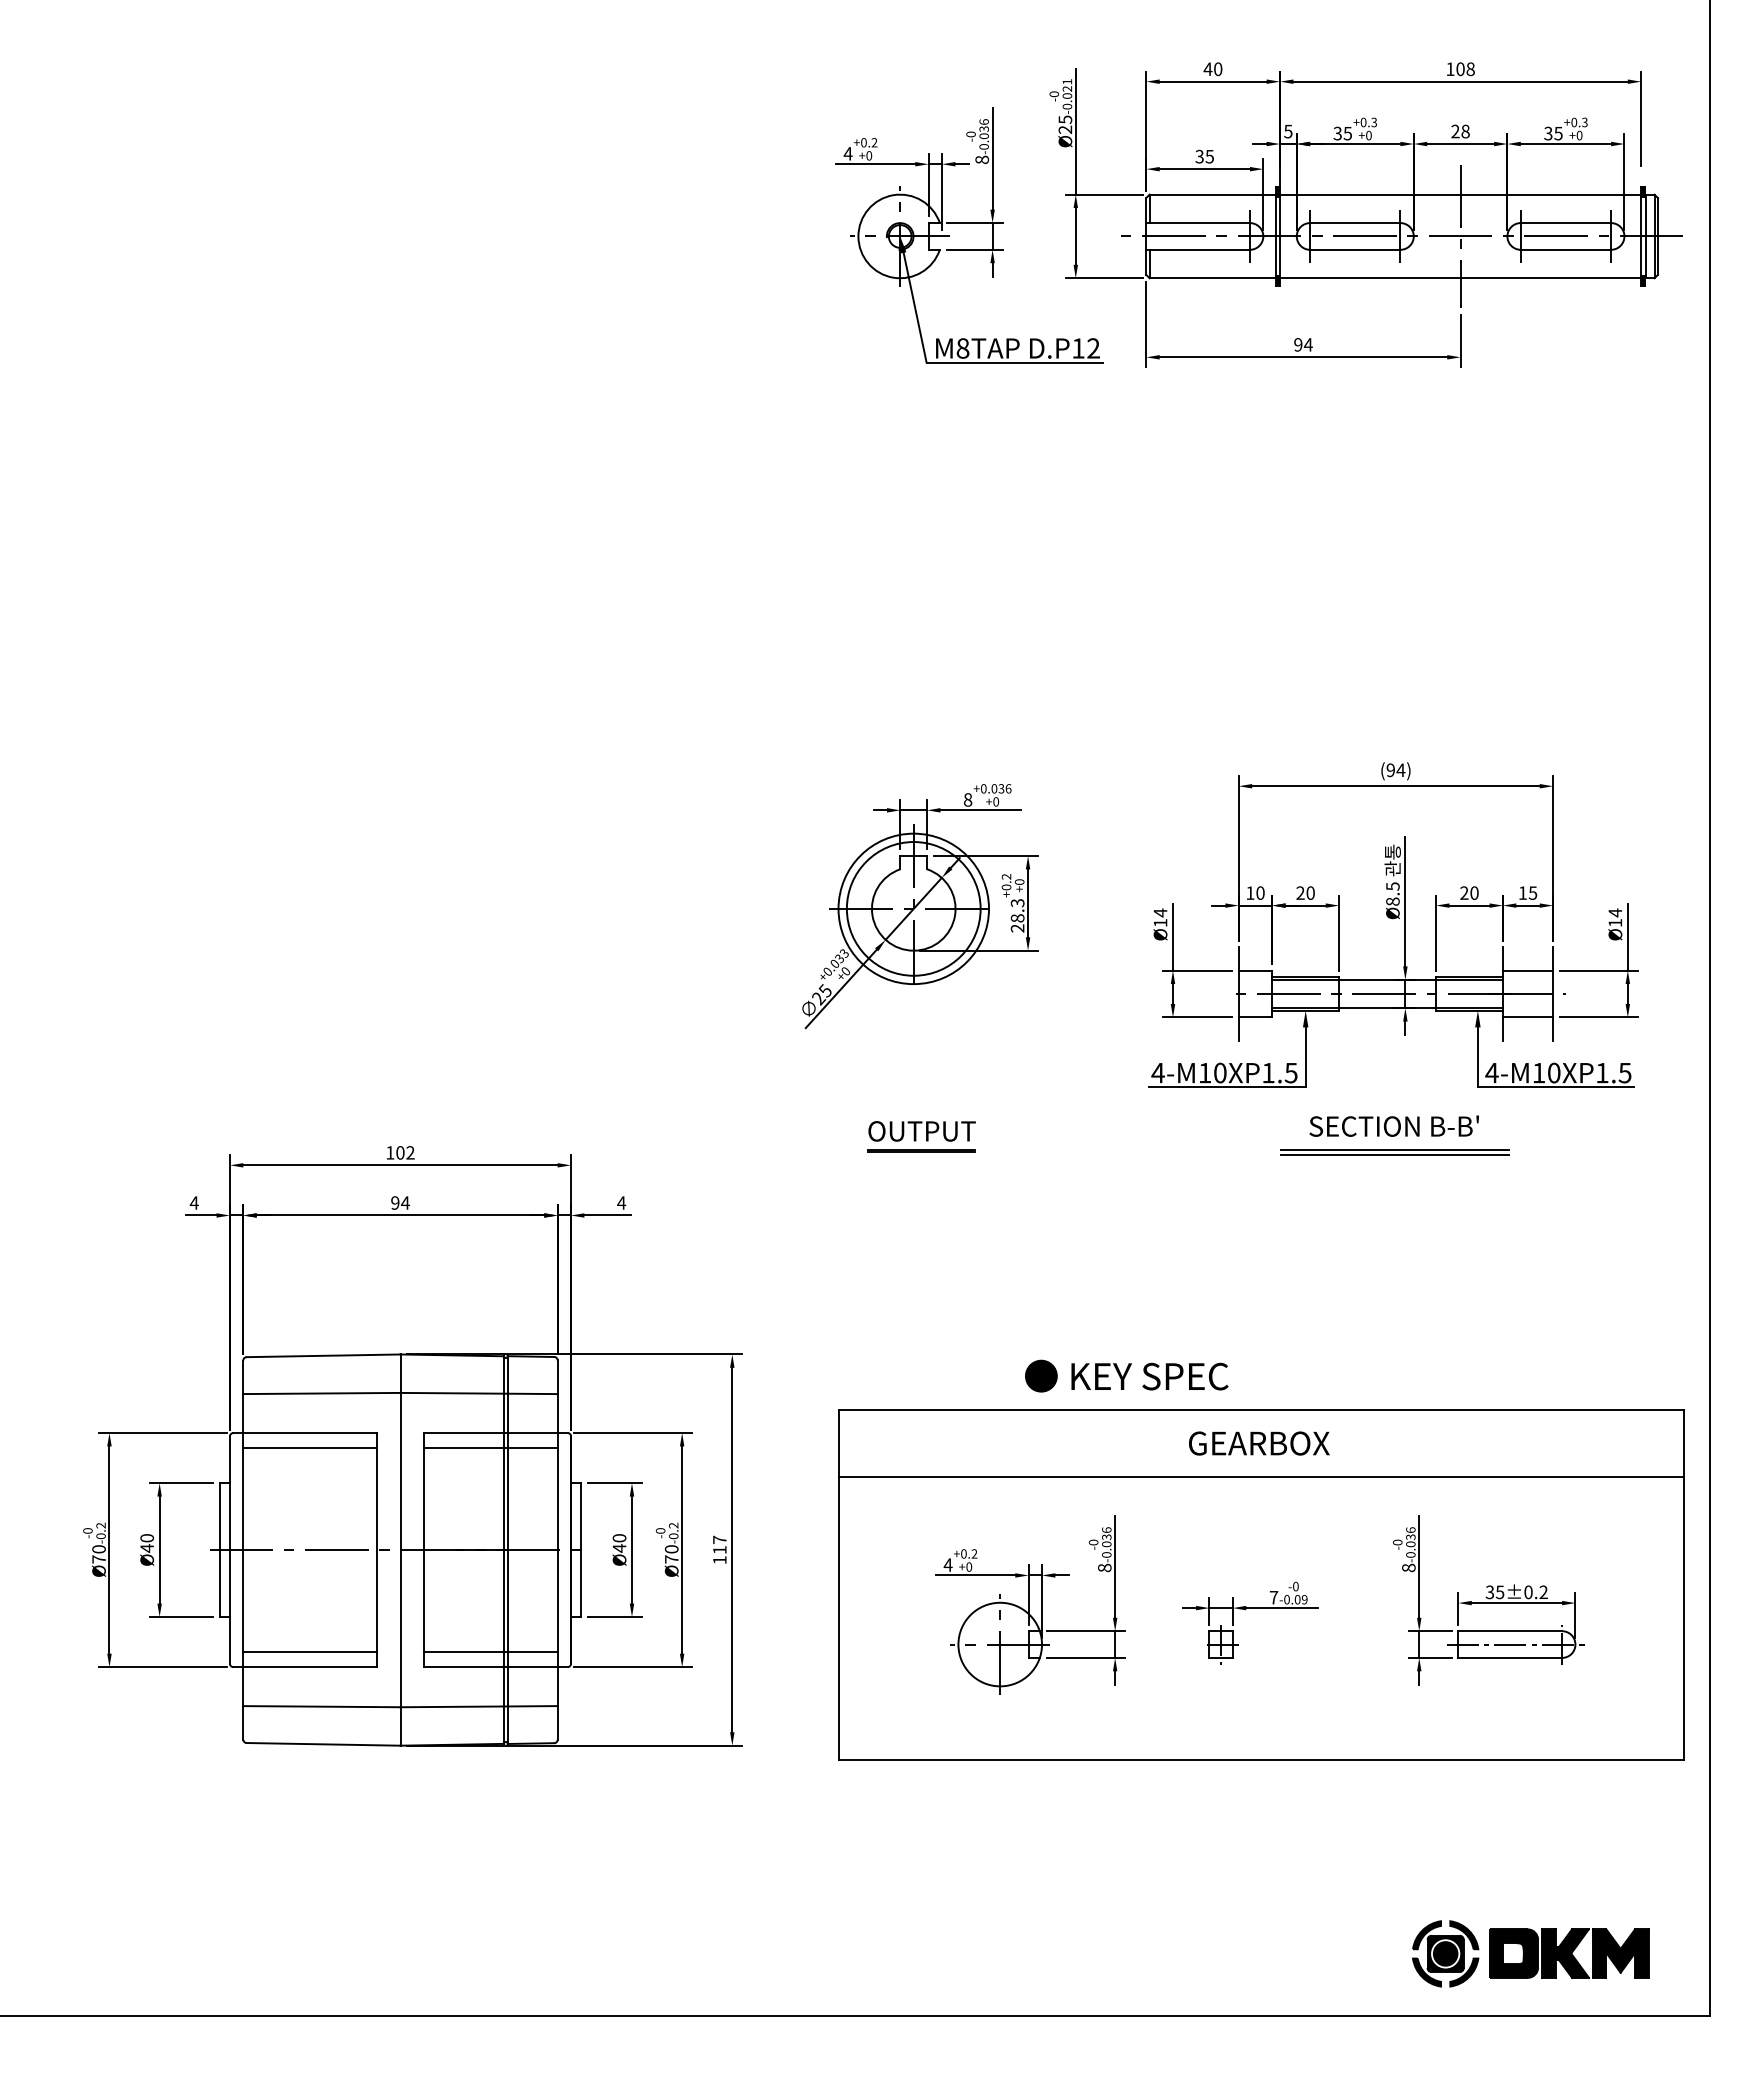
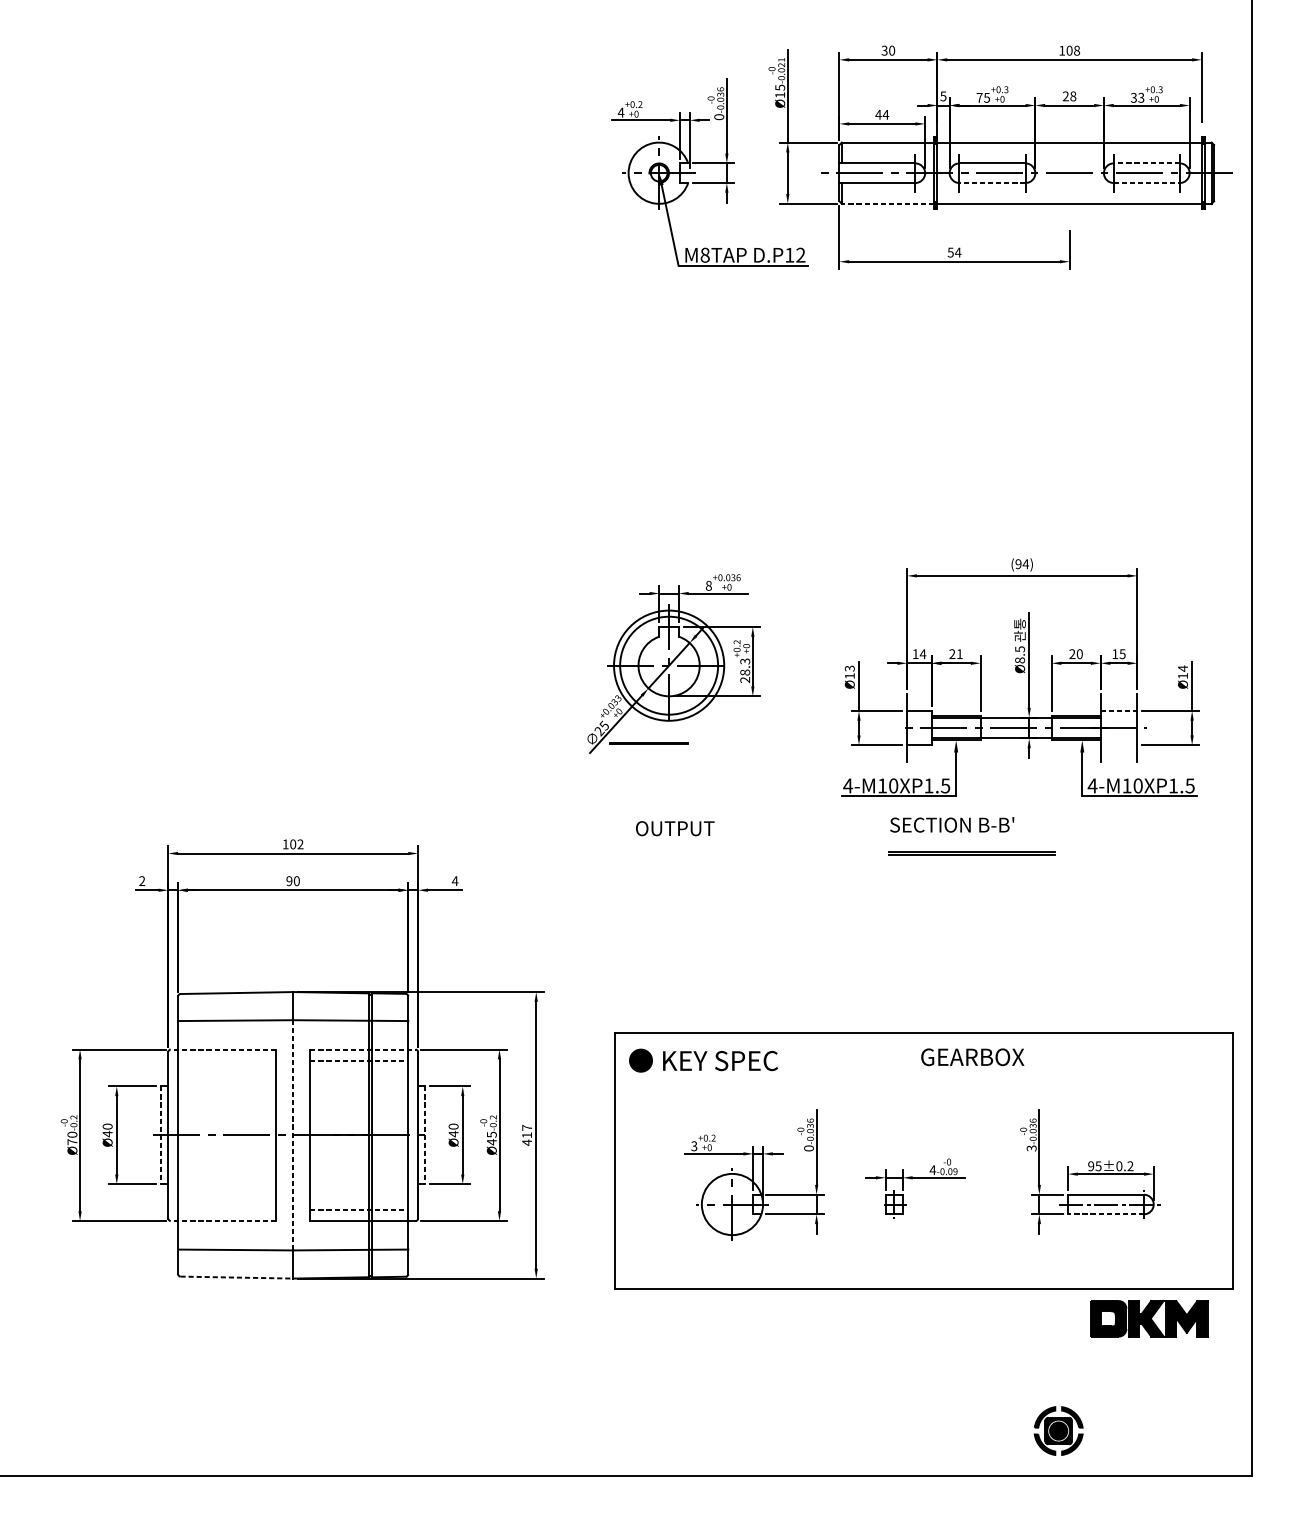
text: (1207, 69) -> (884, 50), 40 -> 30
text: (1064, 129) -> (779, 94), Ø25 -> Ø15
text: (1558, 132) -> (1141, 97), 35 -> 33
text: (1337, 133) -> (979, 97), 35 -> 75
text: (1204, 156) -> (882, 114), 35 -> 44
text: (982, 159) -> (719, 116), 8 -> 0
line: (1565, 223) -> (1146, 163), solid -> dashed
line: (1460, 236) -> (1069, 173), removed
line: (1354, 249) -> (991, 182), solid -> dashed
line: (1566, 249) -> (1147, 182), solid -> dashed
line: (1212, 278) -> (887, 204), solid -> dashed
text: (1298, 344) -> (950, 252), 94 -> 54
text: (1259, 892) -> (922, 653), 10 -> 14
text: (1310, 892) -> (959, 653), 20 -> 21
text: (1160, 912) -> (849, 668), Ø14 -> Ø13
line: (1528, 970) -> (1119, 710), solid -> dashed
line: (1527, 1017) -> (1118, 745), removed
text: (1393, 1125) -> (951, 824), moved
line: (921, 1150) -> (649, 743), moved
part: (1394, 1152) -> (971, 853), moved
text: (193, 1202) -> (141, 880), 4 -> 2
text: (404, 1202) -> (296, 880), 94 -> 90
text: (1126, 1375) -> (703, 1060), moved
line: (305, 1433) -> (223, 1049), solid -> dashed
line: (495, 1433) -> (362, 1049), solid -> dashed
text: (1259, 1443) -> (972, 1057), moved
line: (310, 1448) -> (227, 1060), removed
line: (490, 1448) -> (359, 1060), solid -> dashed
line: (1261, 1477) -> (923, 1082), removed
line: (400, 1549) -> (293, 1134), solid -> dashed
line: (219, 1550) -> (160, 1135), solid -> dashed
line: (581, 1550) -> (425, 1135), solid -> dashed
text: (671, 1554) -> (491, 1138), Ø70 -> Ø45
text: (719, 1559) -> (526, 1142), 117 -> 417
text: (947, 1564) -> (693, 1145), 4 -> 3
text: (1104, 1567) -> (808, 1148), 8 -> 0
text: (1408, 1567) -> (1031, 1148), 8 -> 3
text: (1489, 1592) -> (1090, 1166), 35 -> 95
text: (1273, 1597) -> (932, 1170), 7 -> 4
line: (310, 1652) -> (227, 1210), removed
line: (490, 1652) -> (359, 1210), solid -> dashed
line: (1510, 1657) -> (1106, 1213), solid -> dashed
line: (305, 1667) -> (223, 1221), solid -> dashed
line: (323, 1744) -> (236, 1277), solid -> dashed
part: (1569, 1953) -> (1149, 1318), moved

